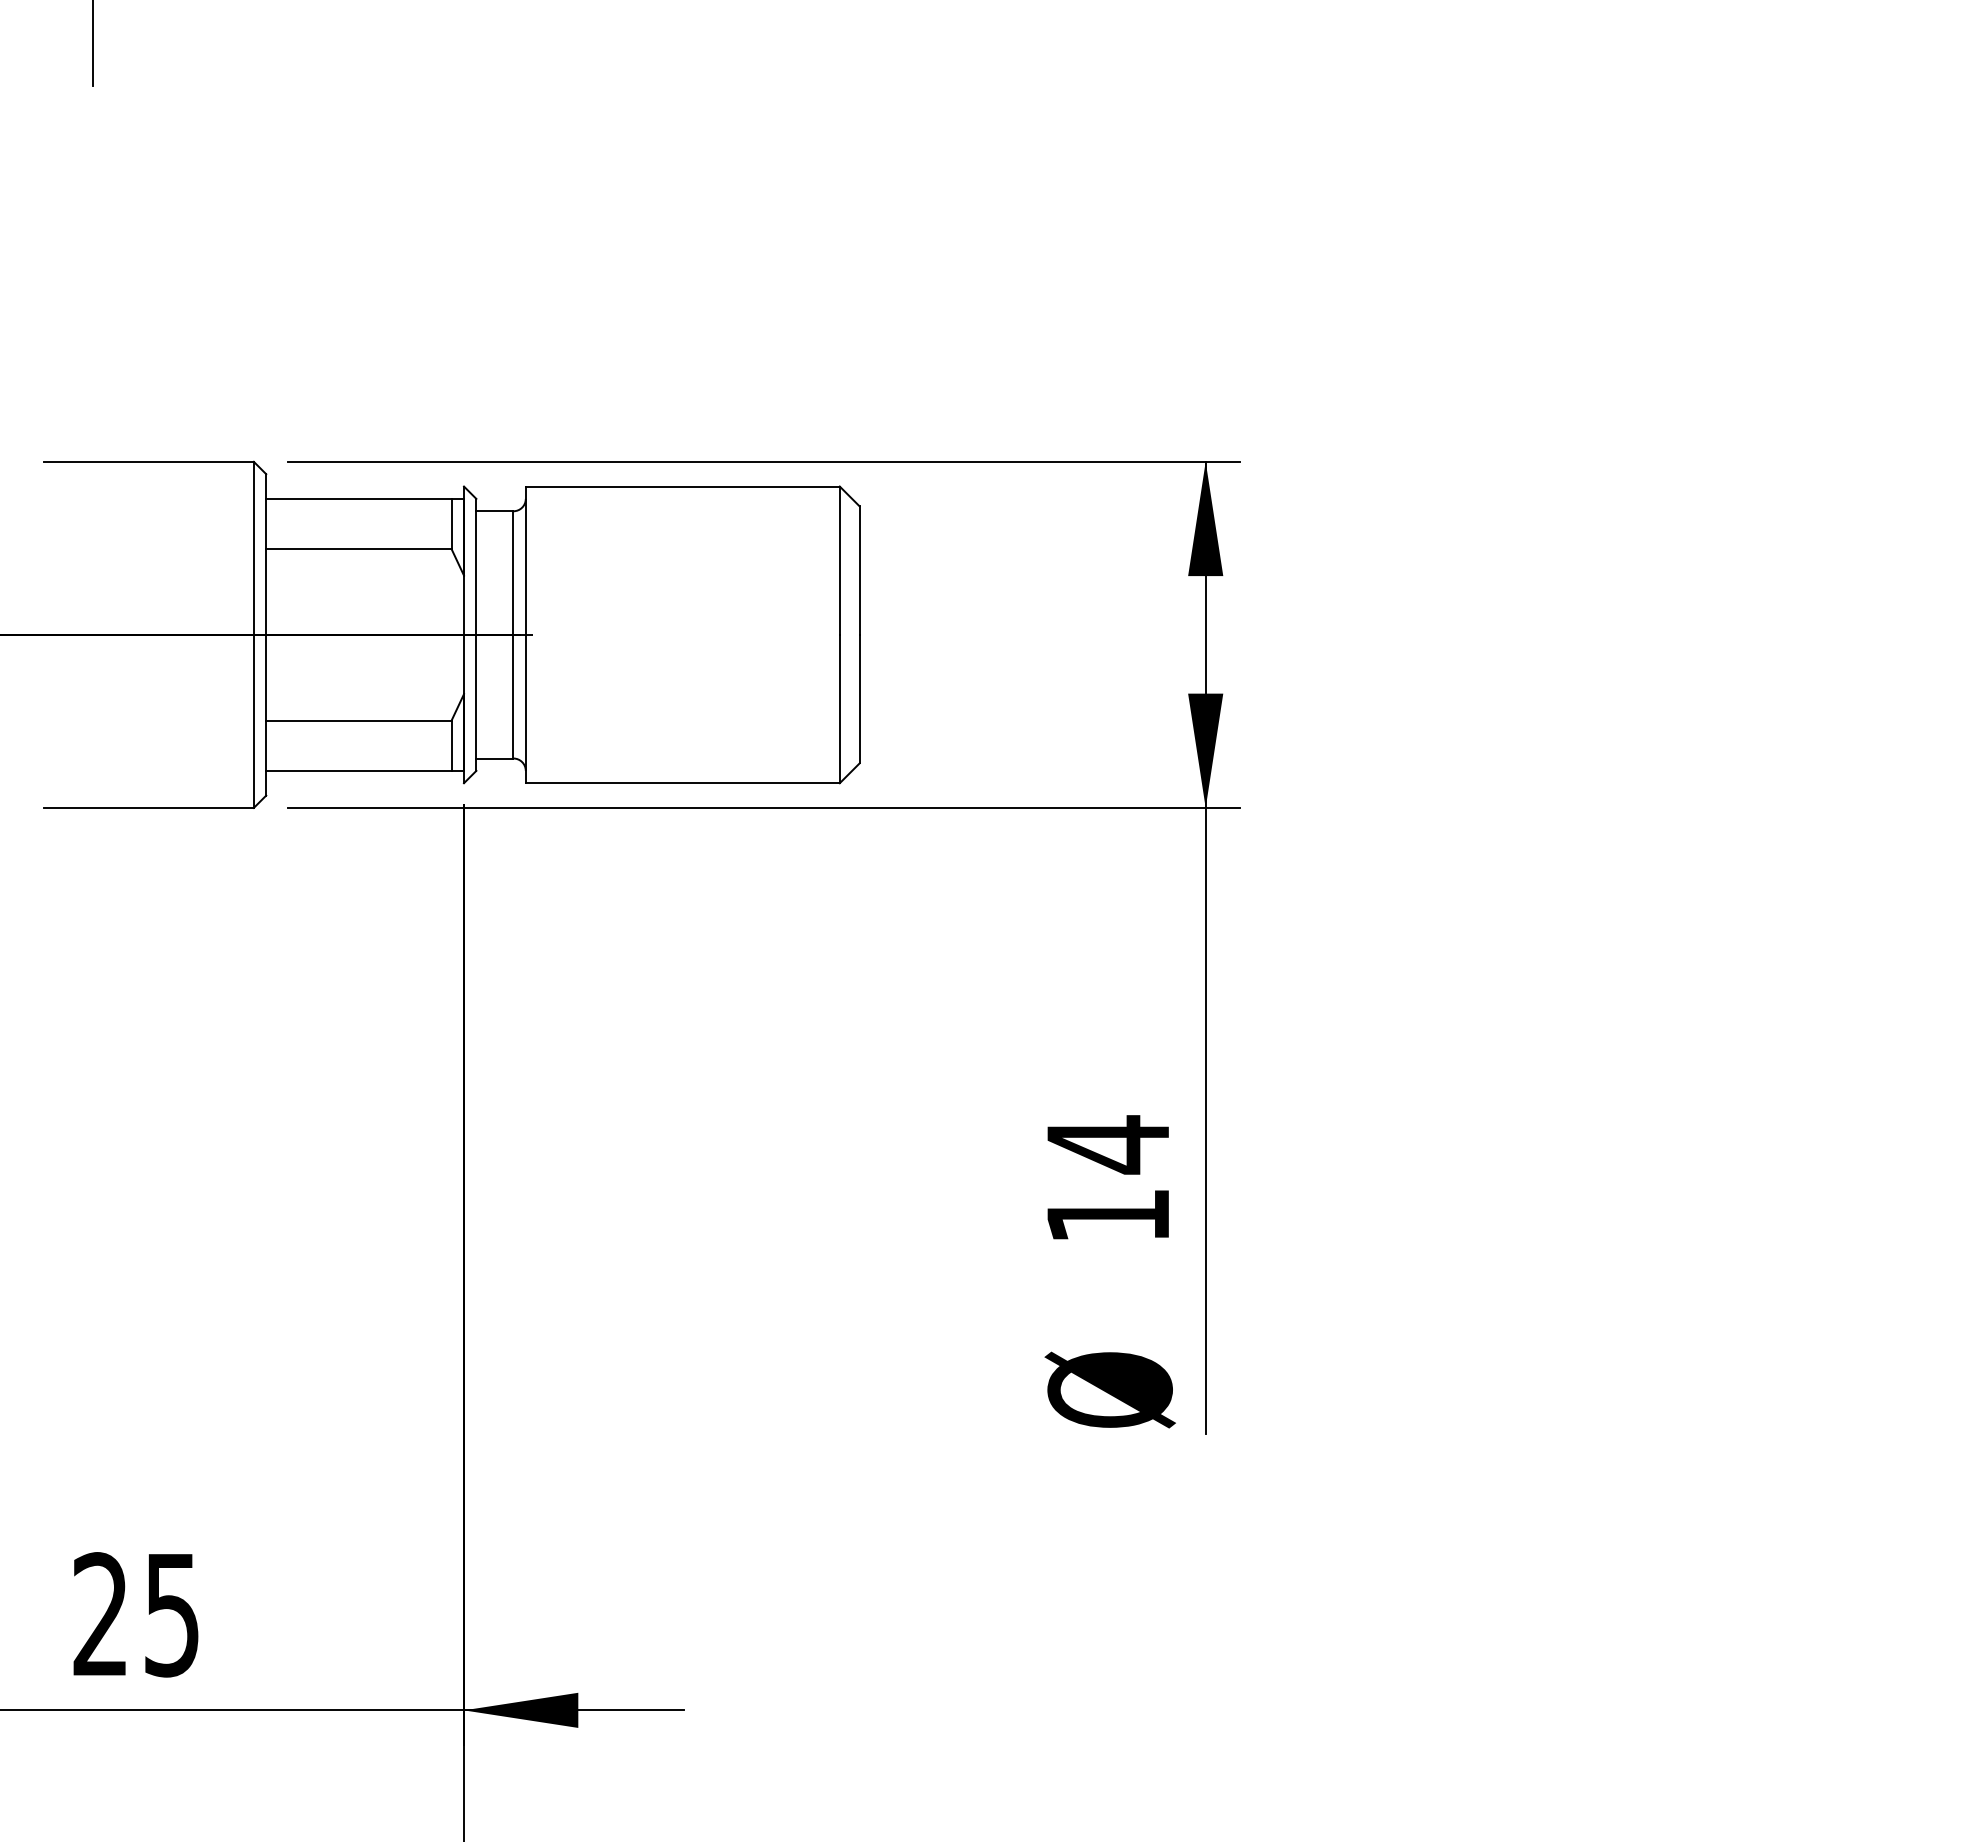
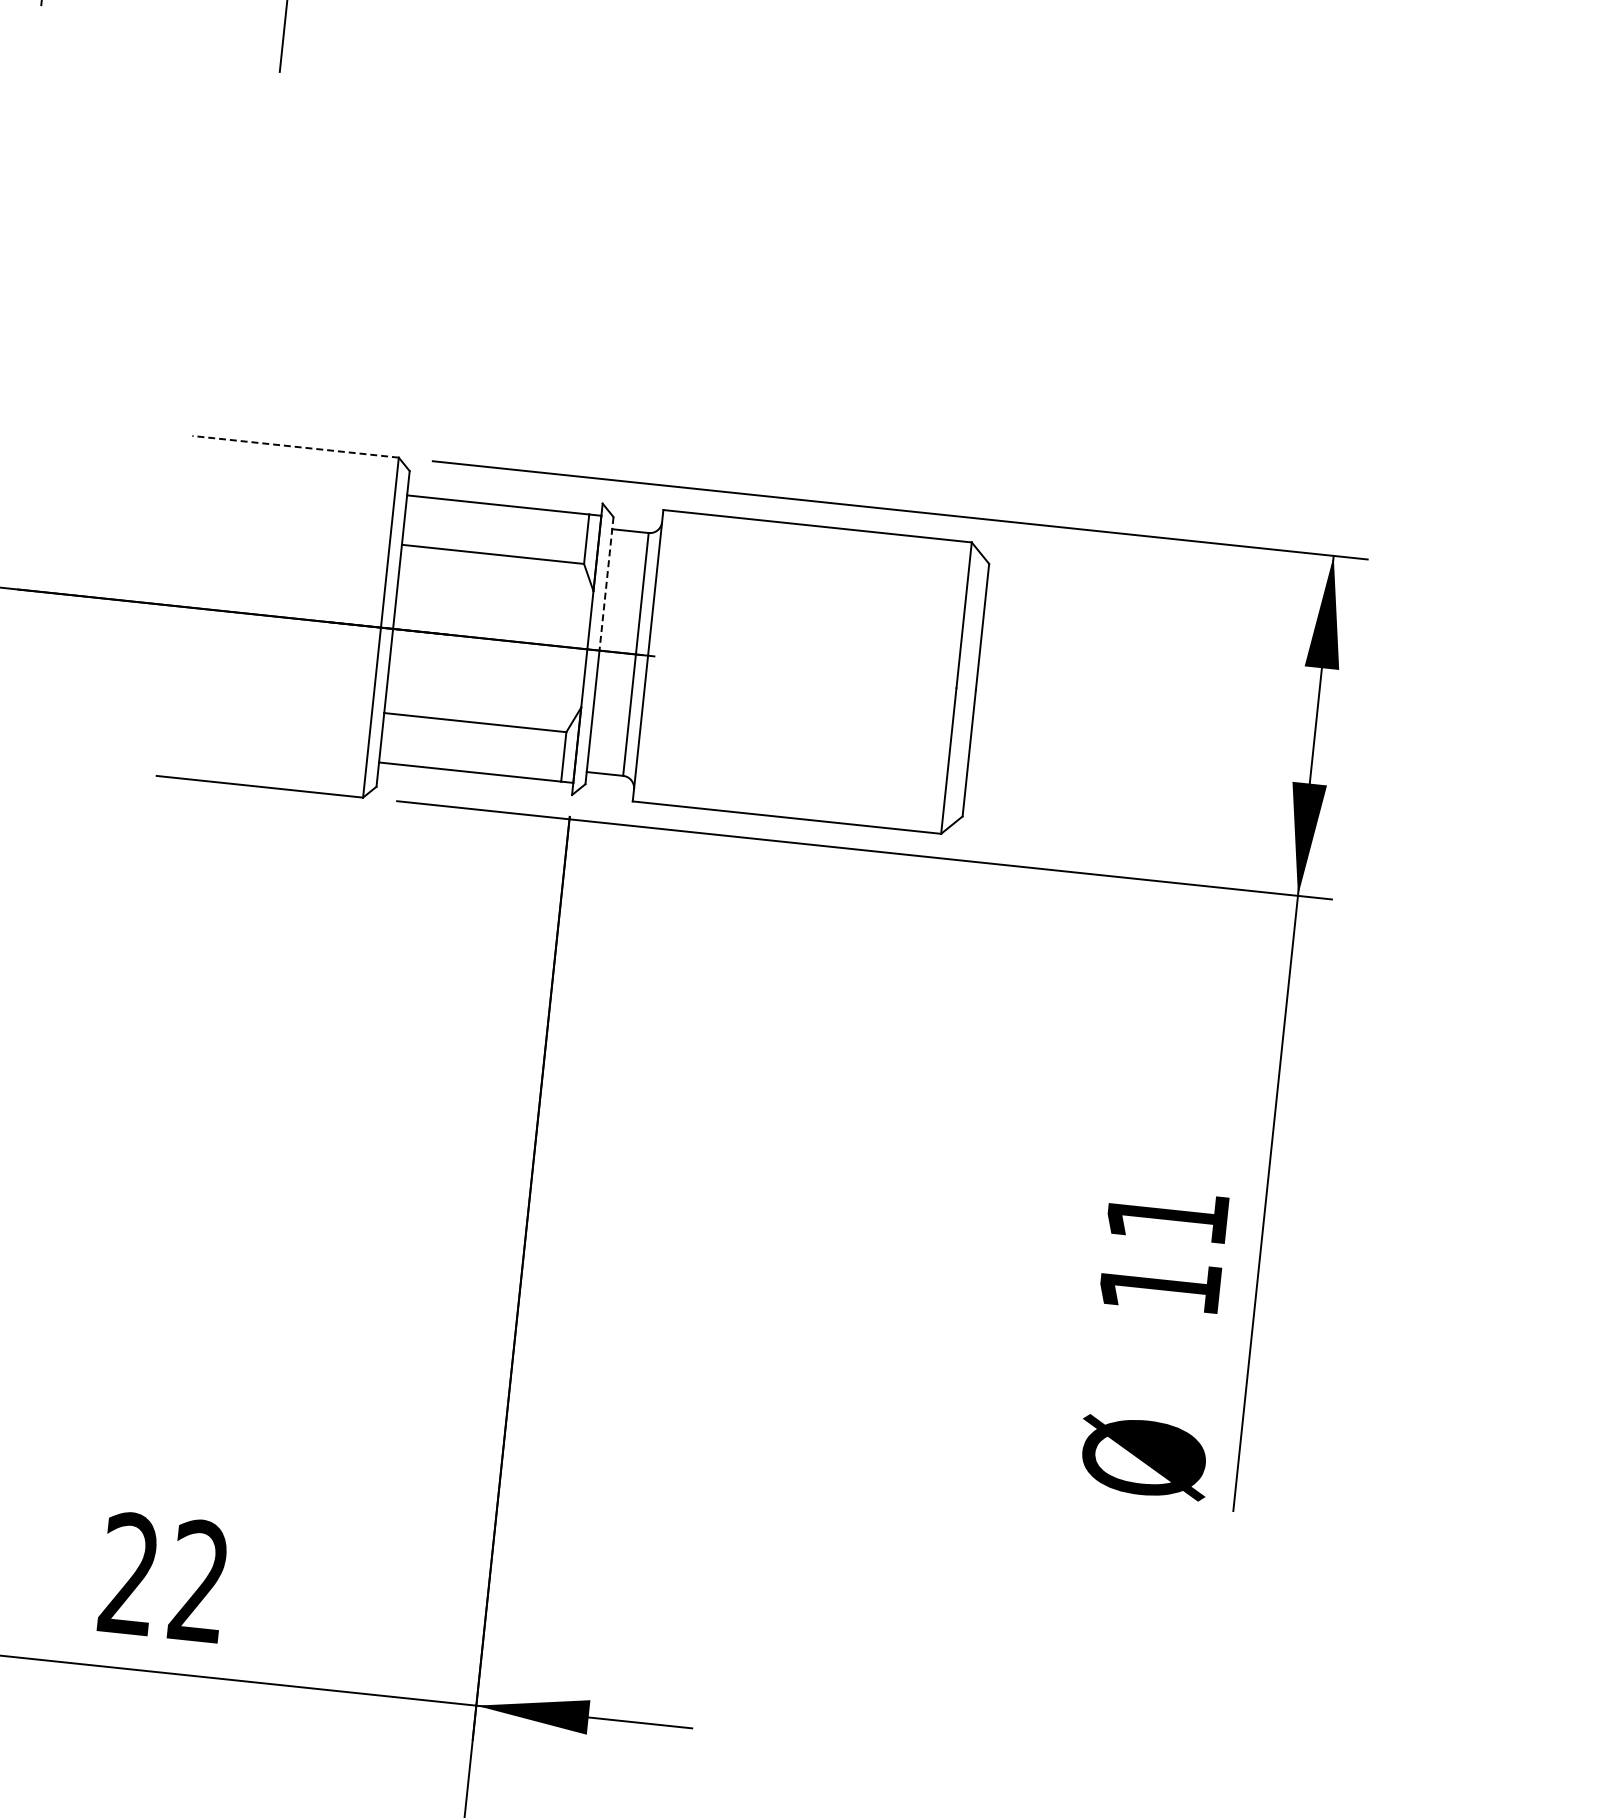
line: (148, 461) -> (295, 446), solid -> dashed
line: (476, 566) -> (606, 583), solid -> dashed
text: (1107, 1144) -> (1166, 1216), 14 -> 11
text: (171, 1614) -> (198, 1581), 25 -> 22

